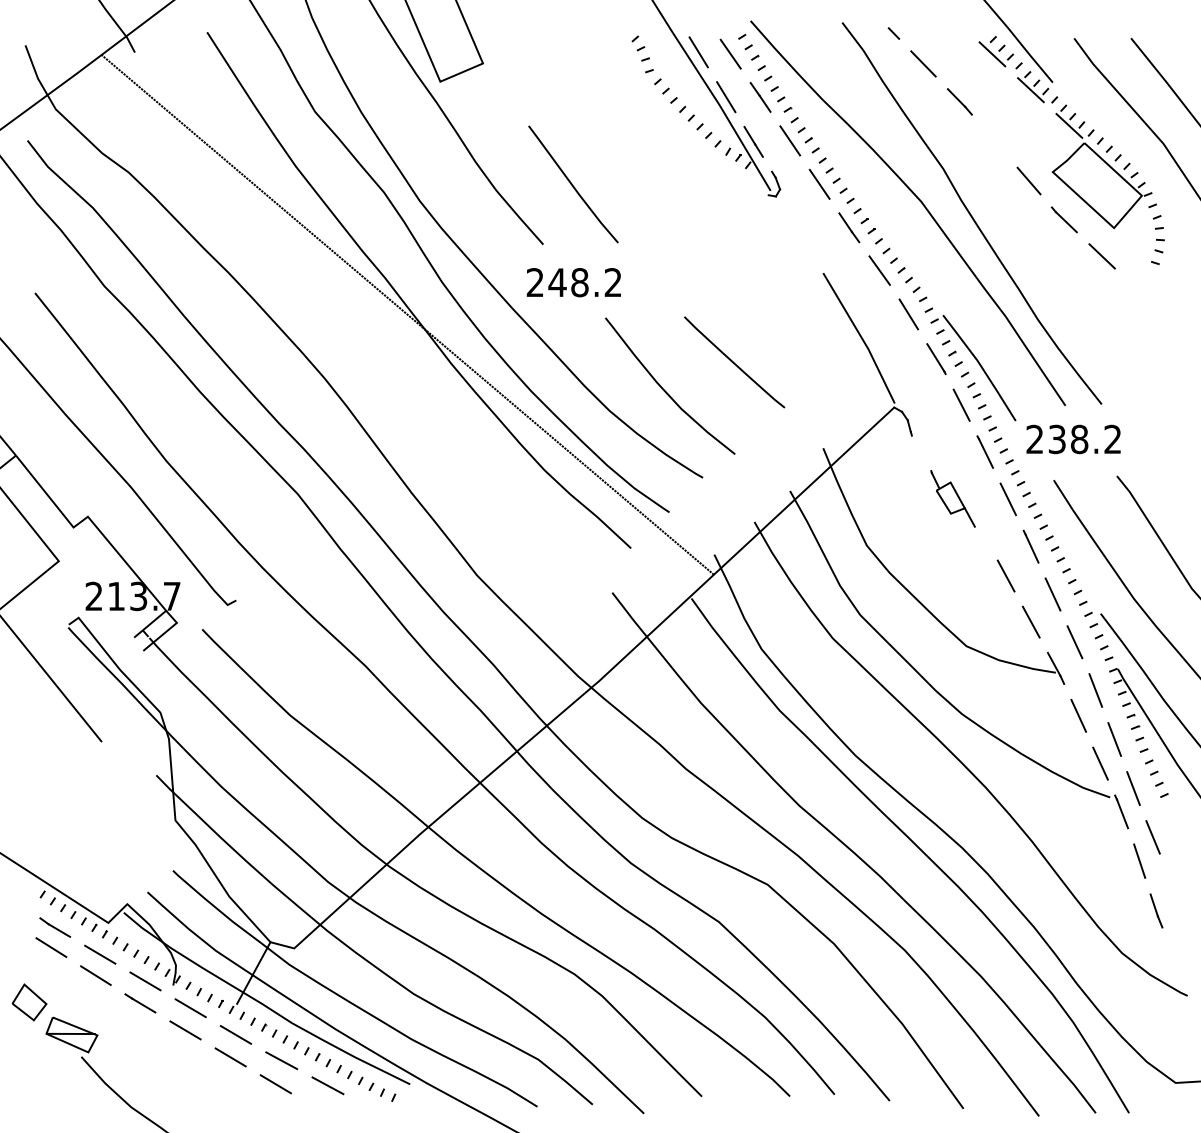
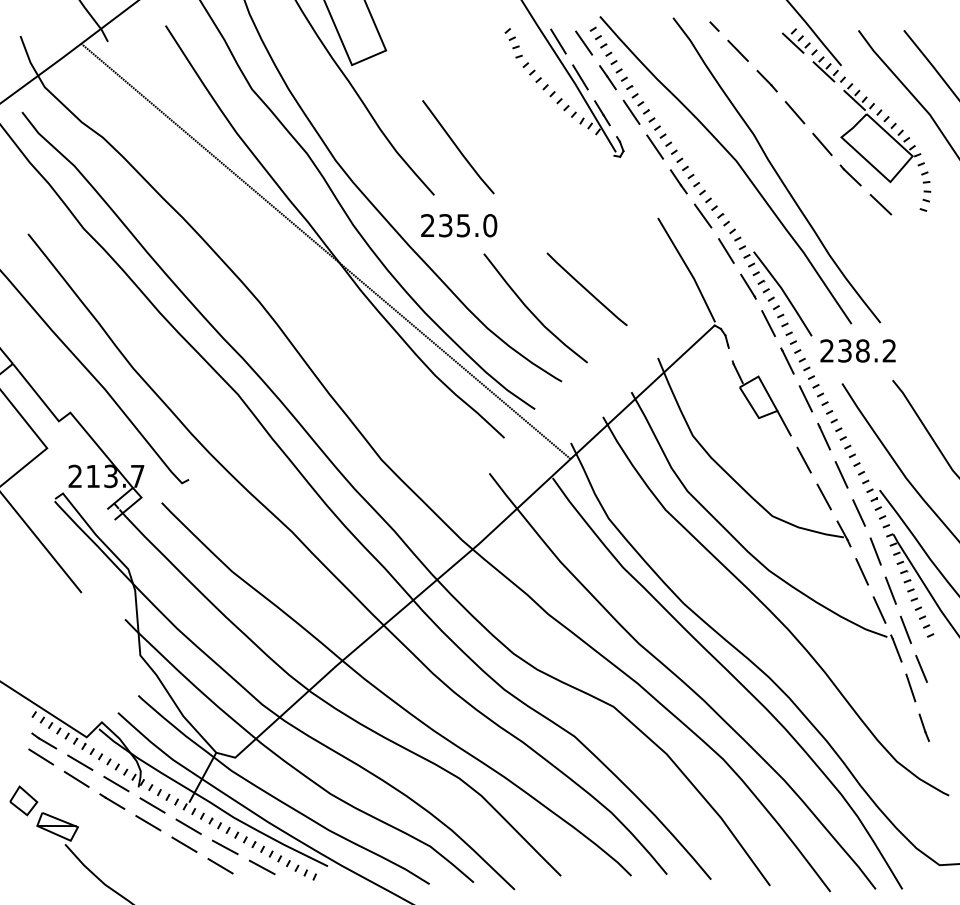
line: (994, 140) -> (794, 112), added
text: (585, 282) -> (468, 225), 248.2 -> 235.0
part: (952, 498) -> (761, 398), size x1.67

